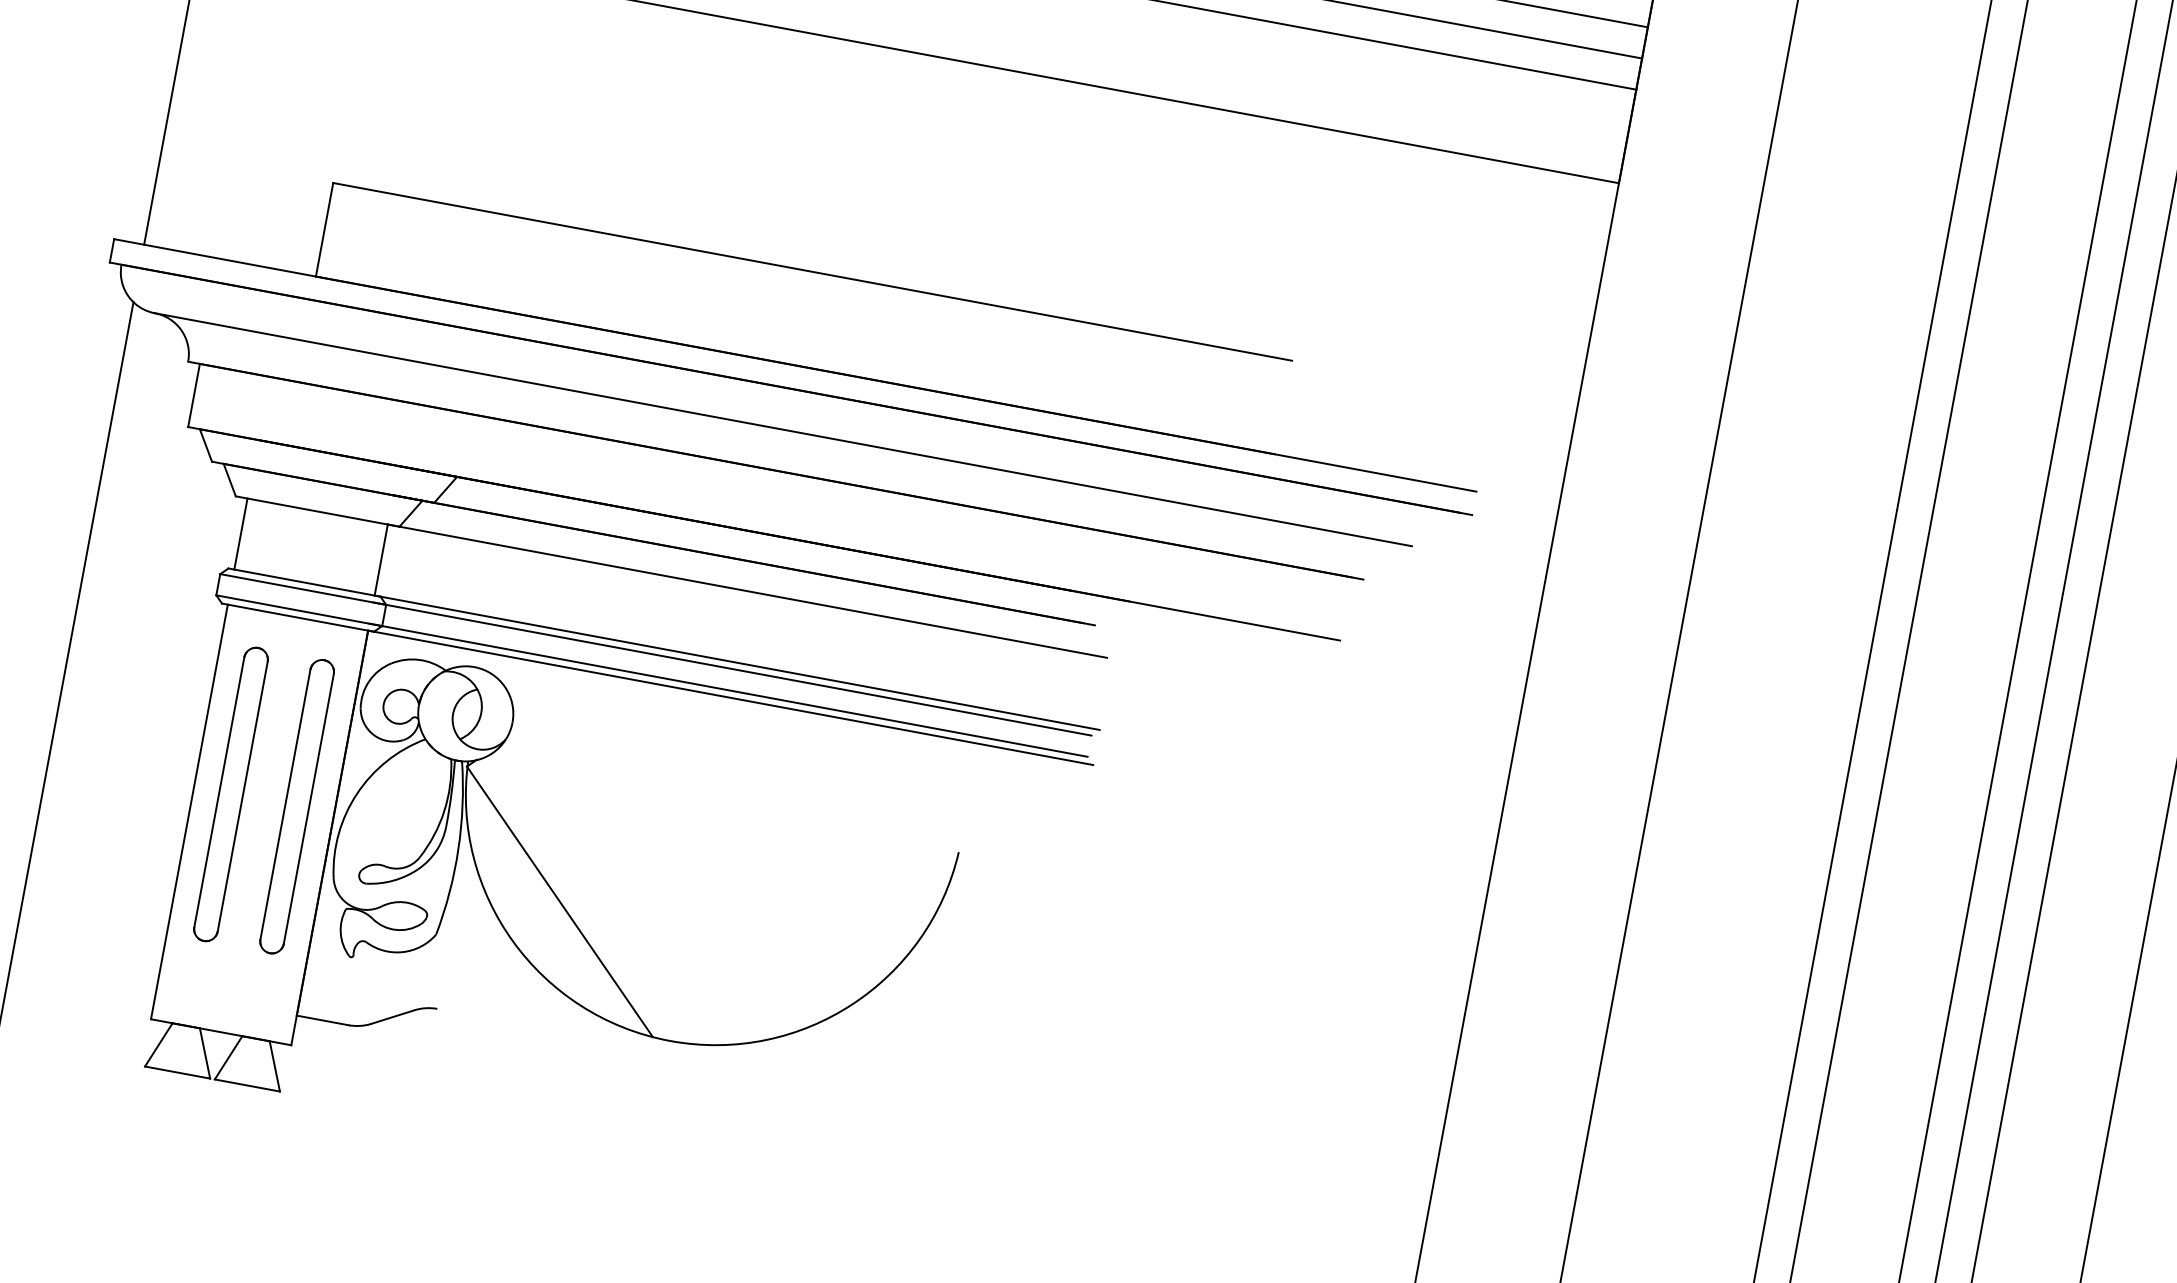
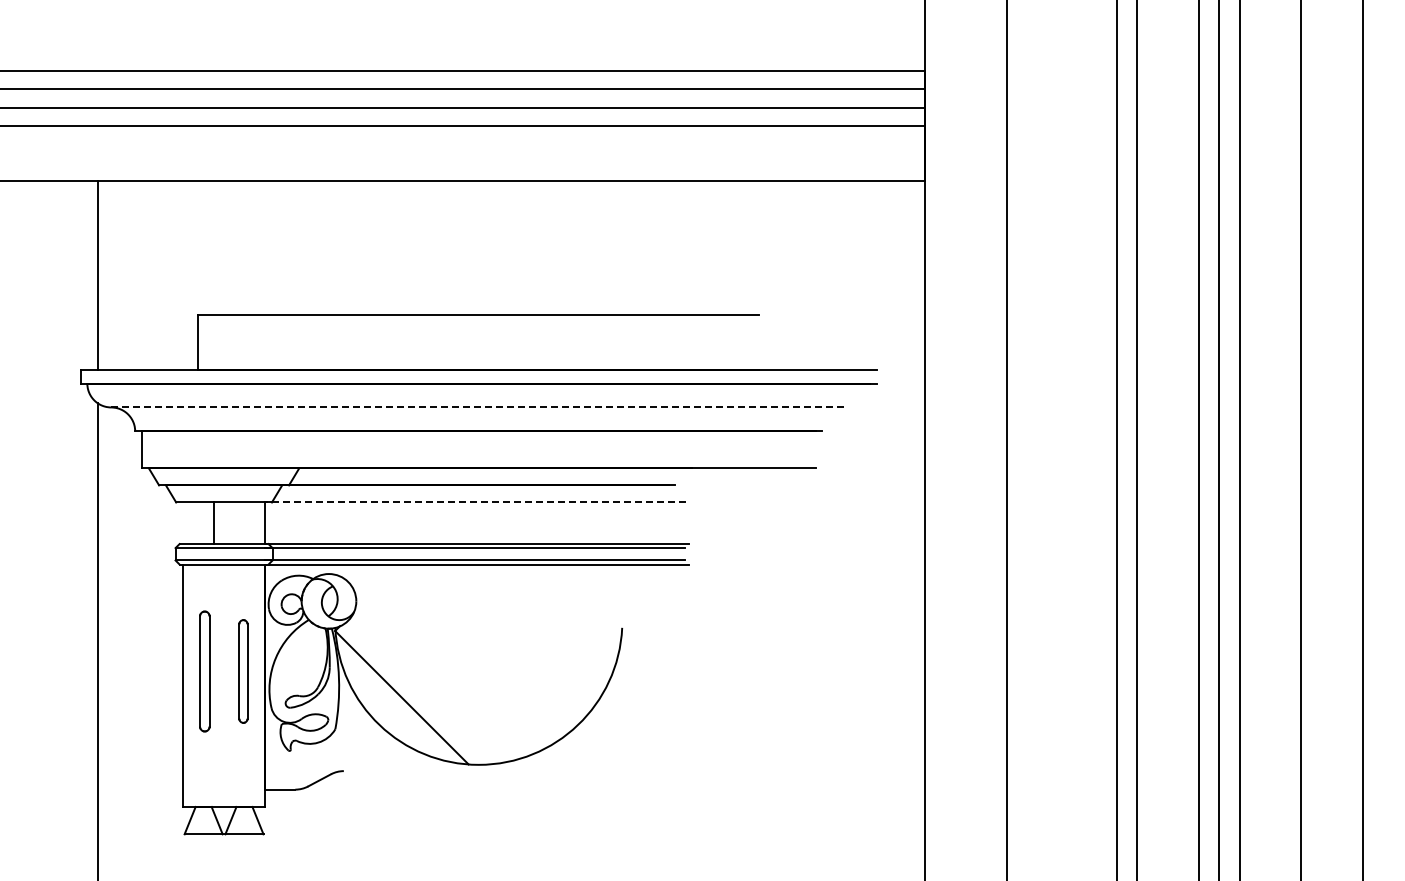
line: (782, 429) -> (478, 407), solid -> dashed
line: (241, 534) -> (214, 523), moved
line: (745, 590) -> (474, 502), solid -> dashed
part: (230, 794) -> (204, 671), size x0.7
part: (297, 806) -> (243, 671), size x0.6

